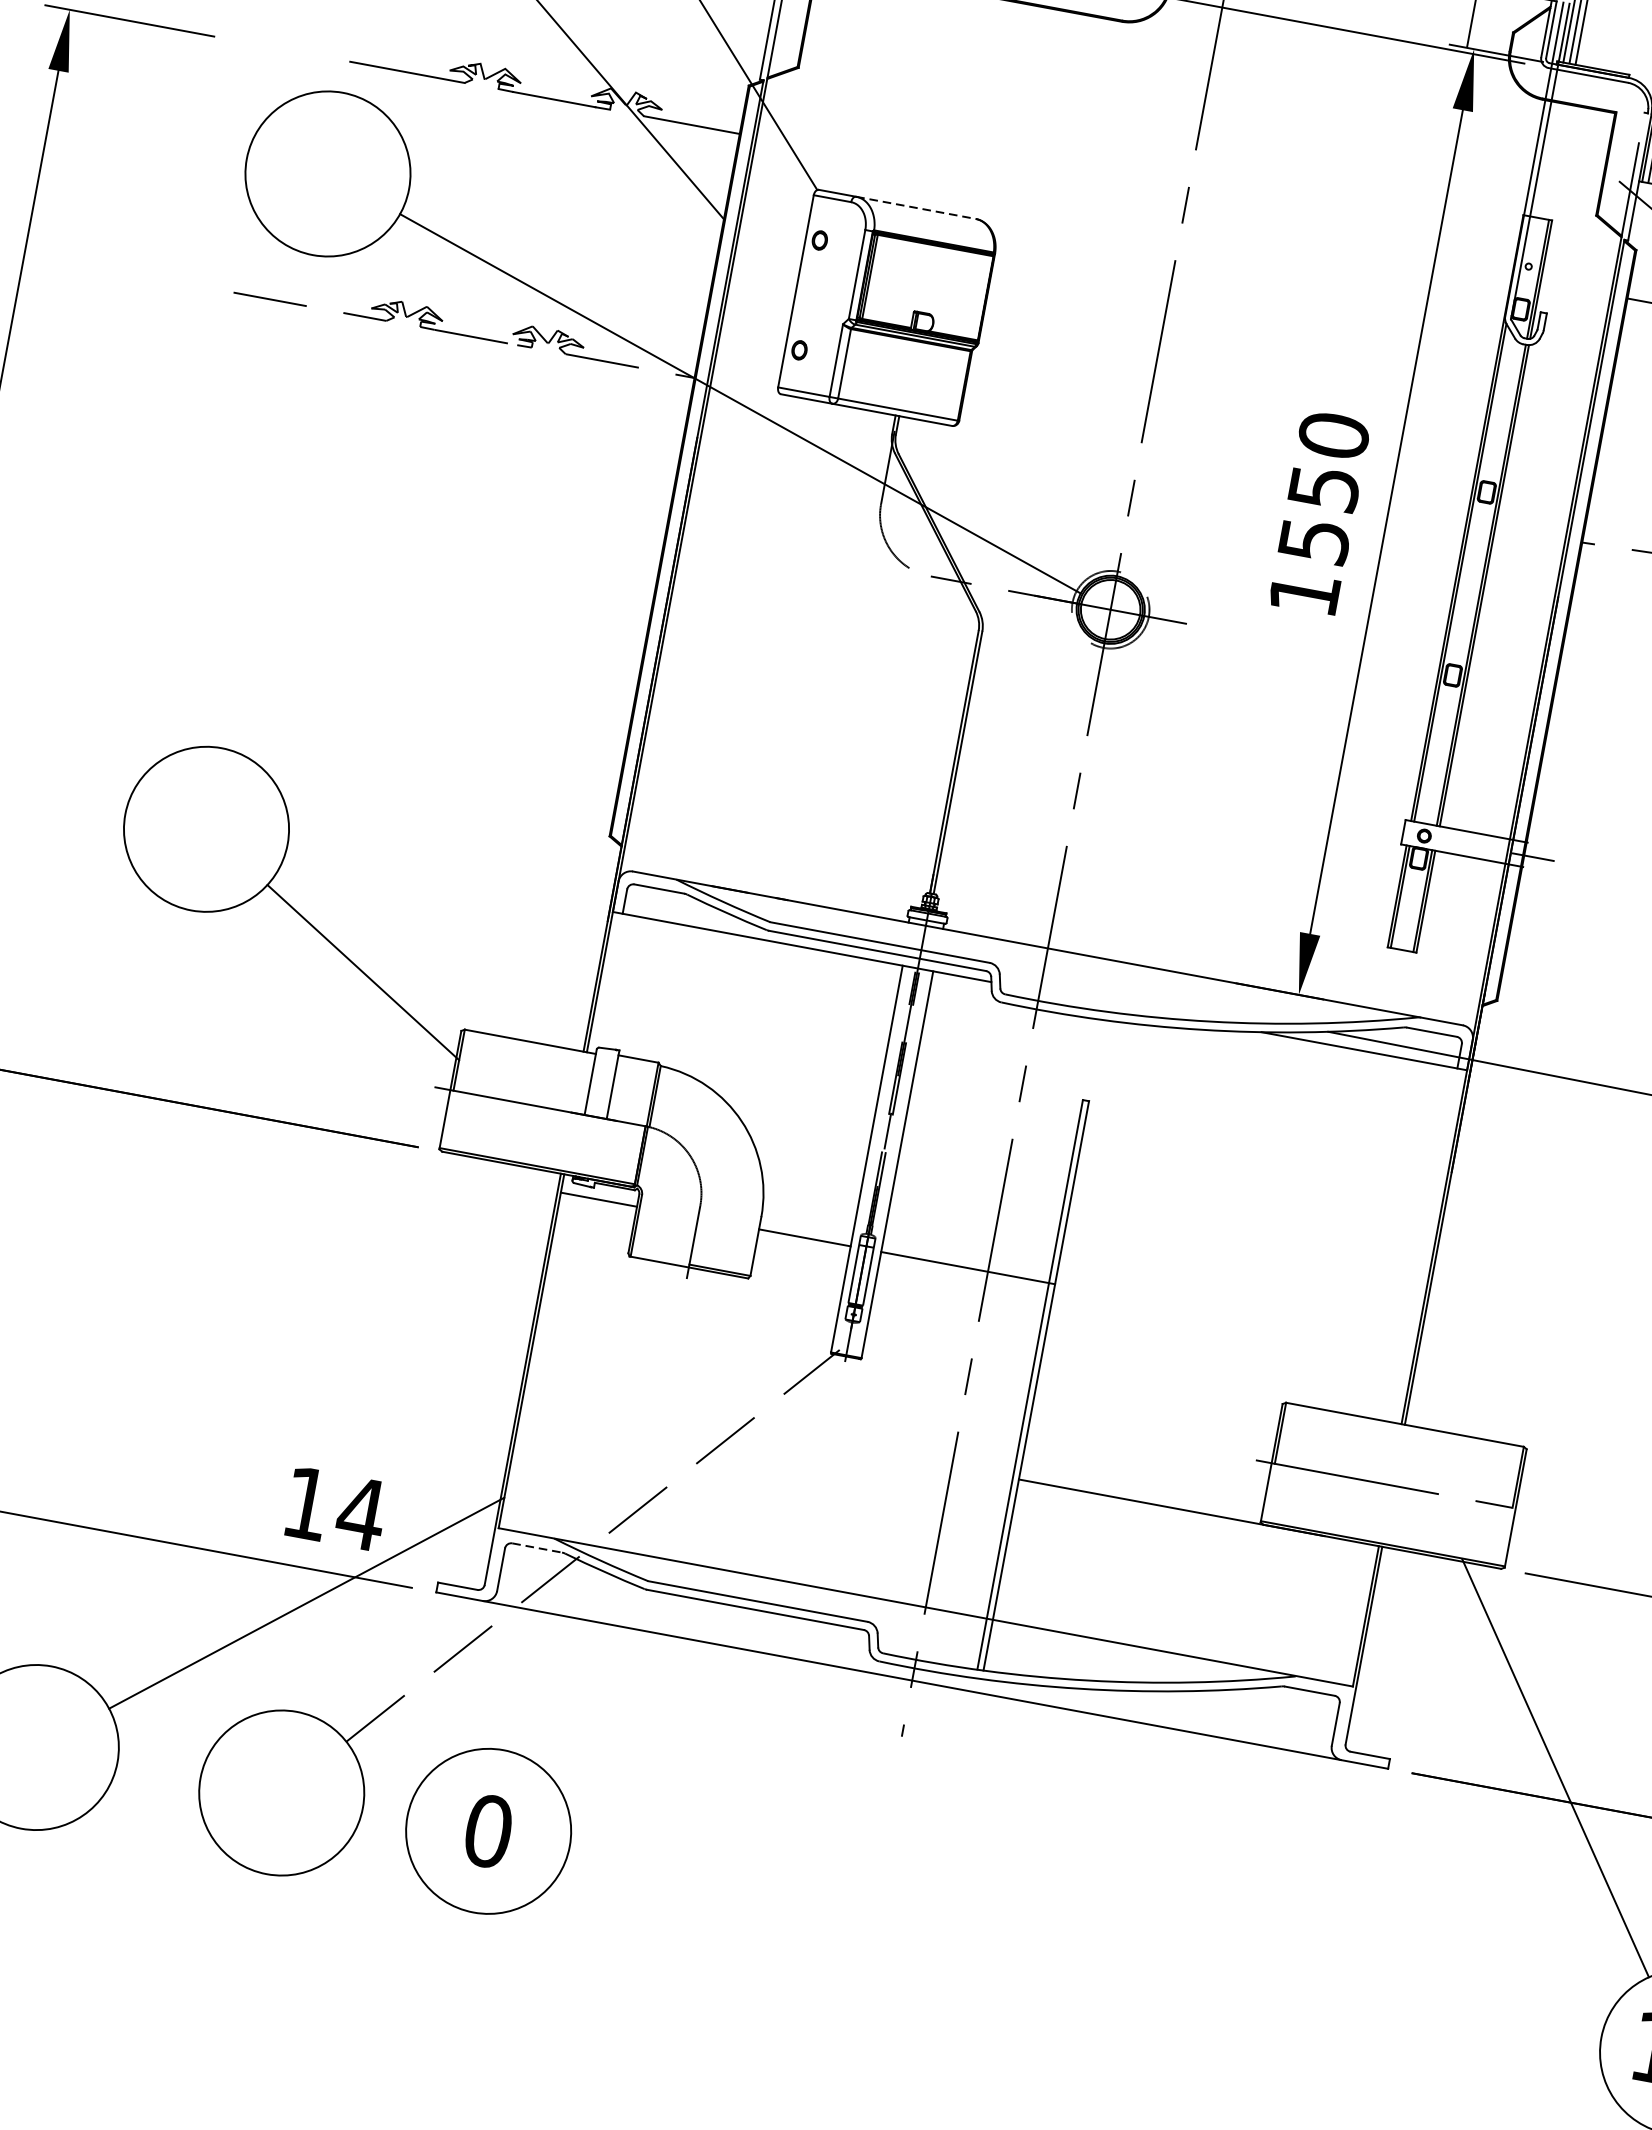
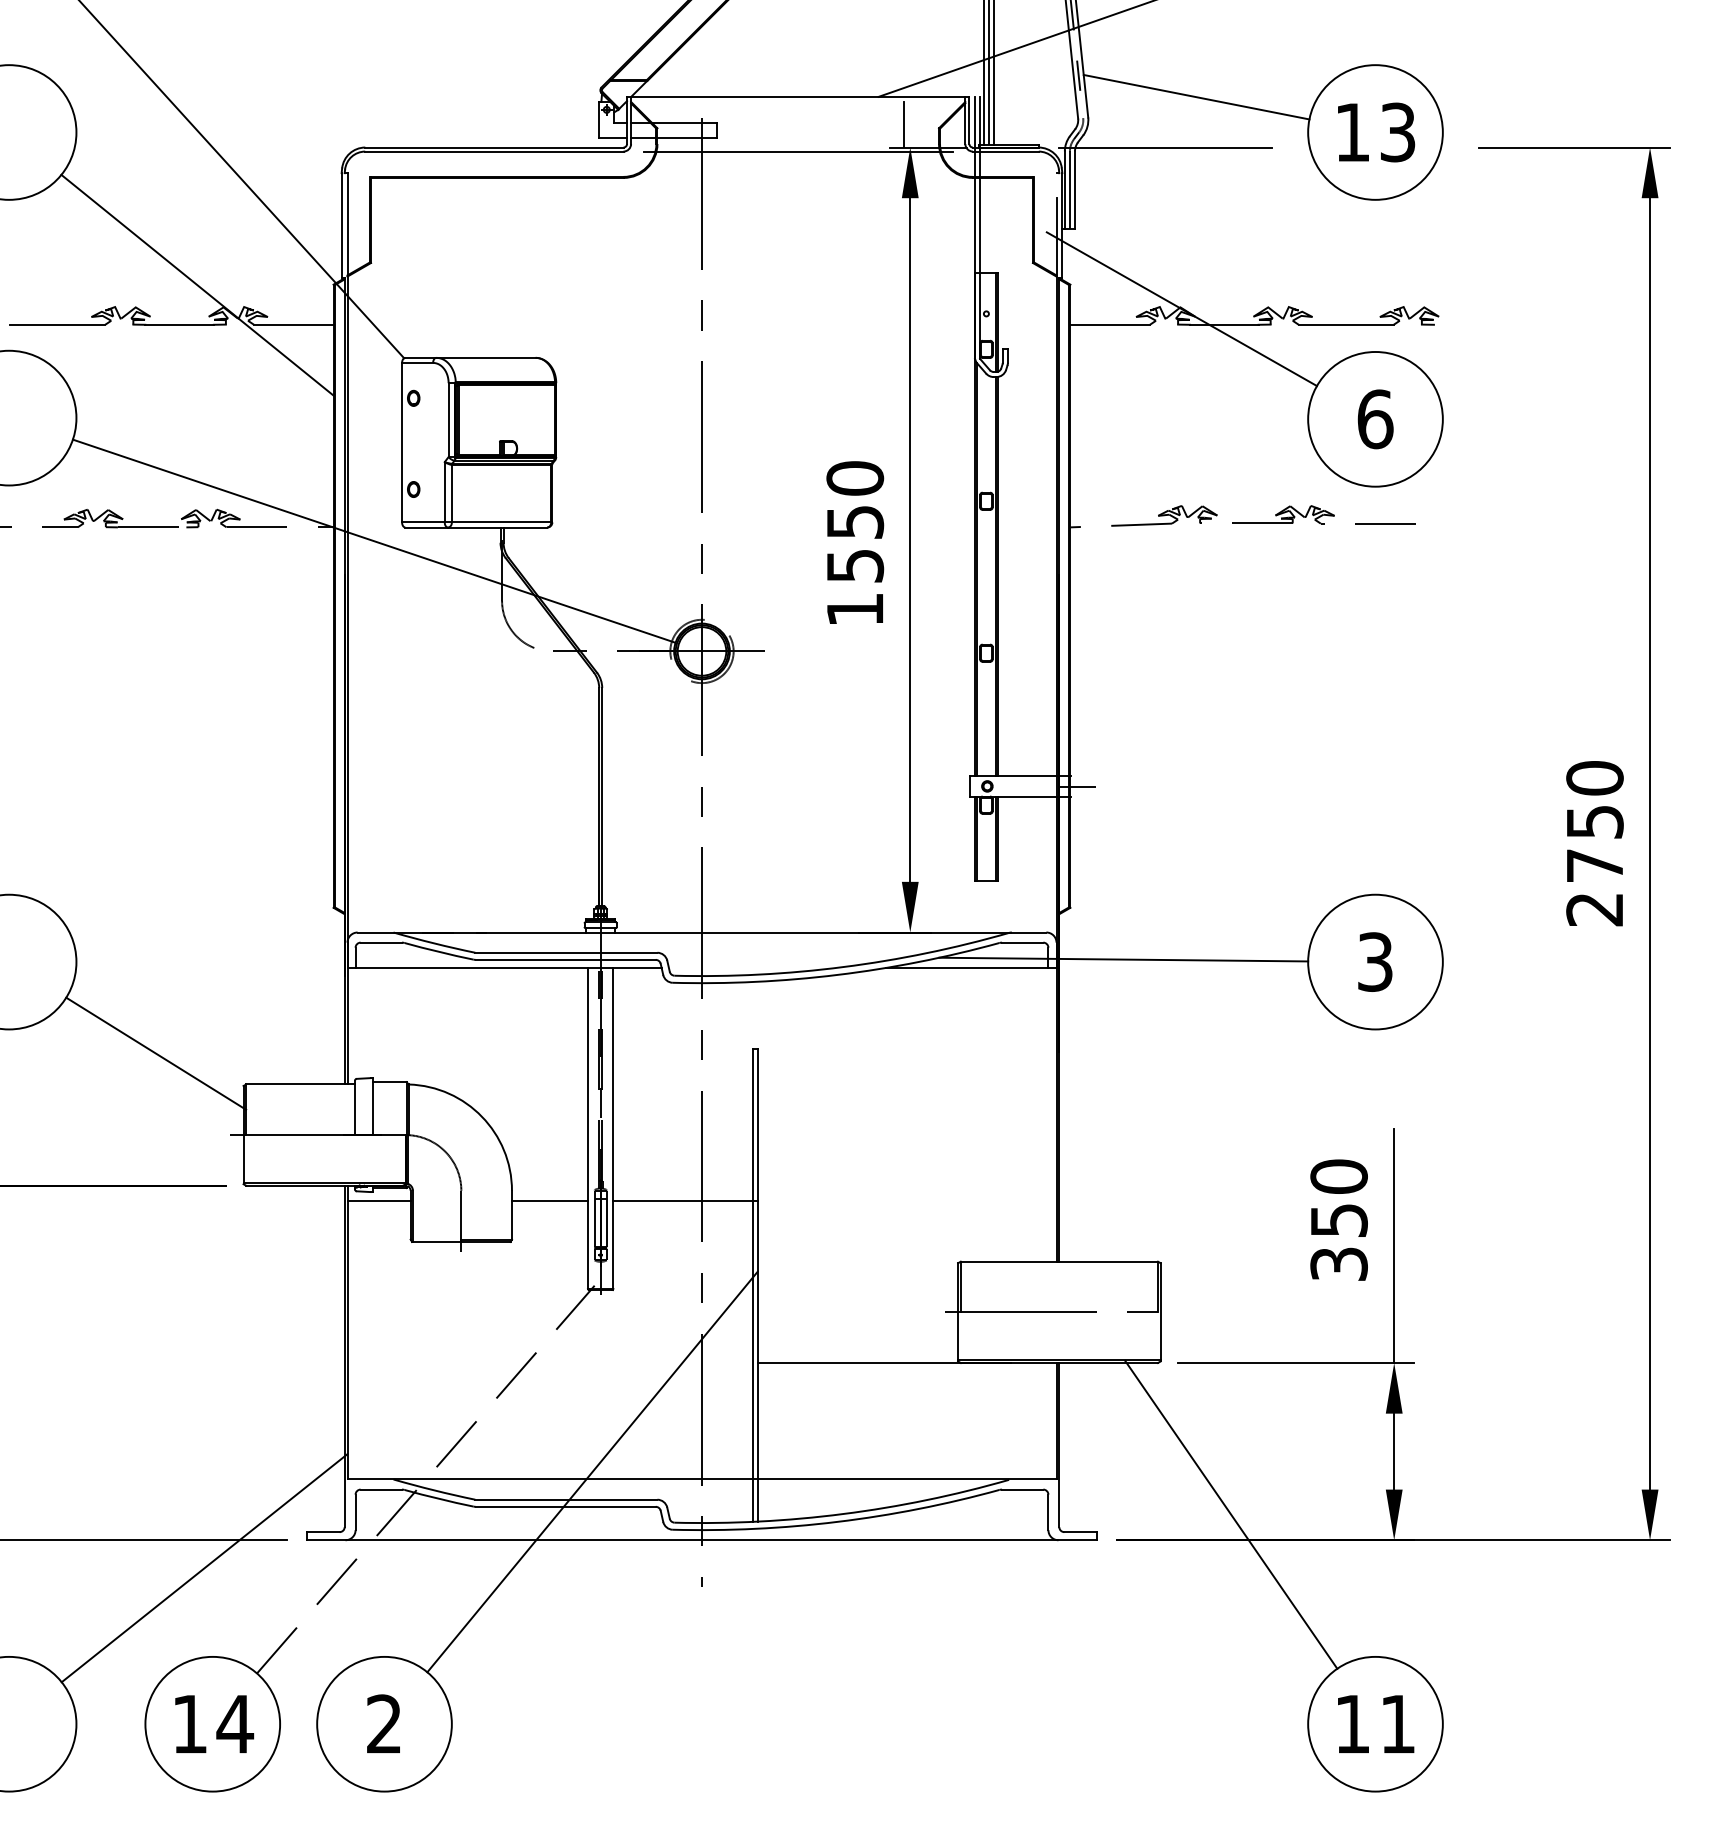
line: (916, 207) -> (486, 357), dashed -> solid
text: (336, 1508) -> (214, 1723), moved
line: (537, 1547) -> (381, 1489), dashed -> solid
line: (795, 1573) -> (592, 1471), added
text: (488, 1831) -> (384, 1724), 0 -> 2

